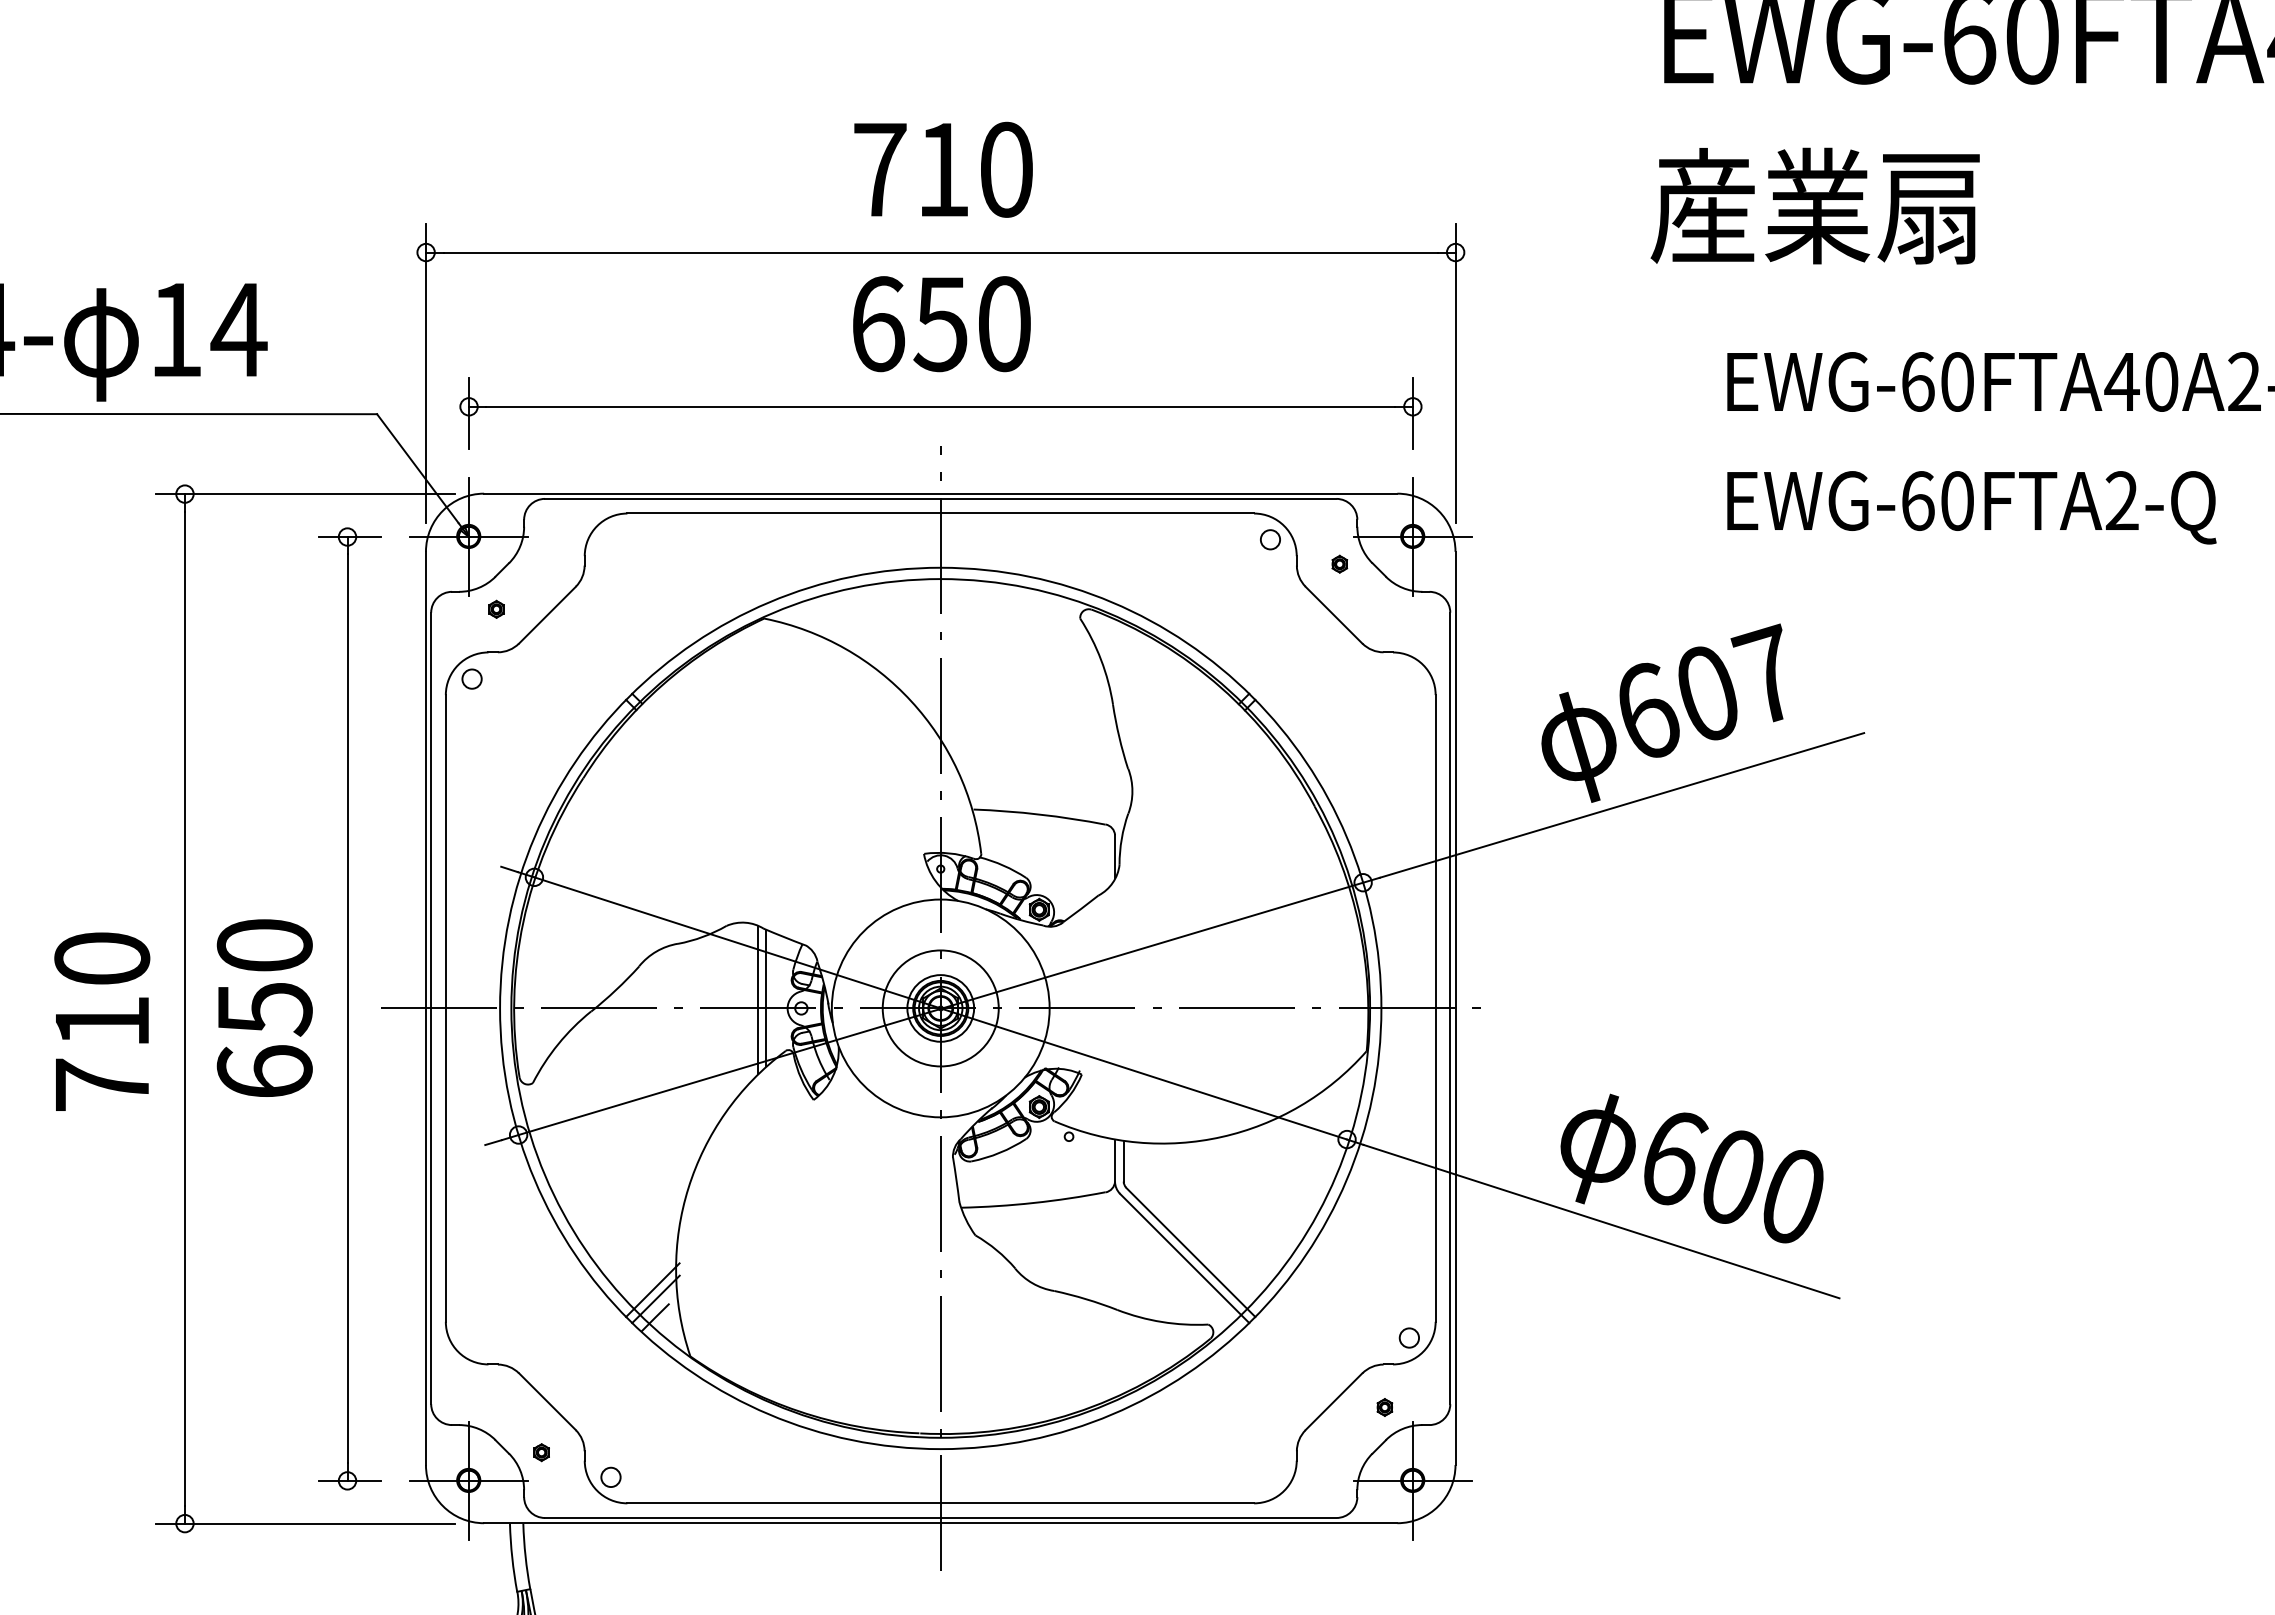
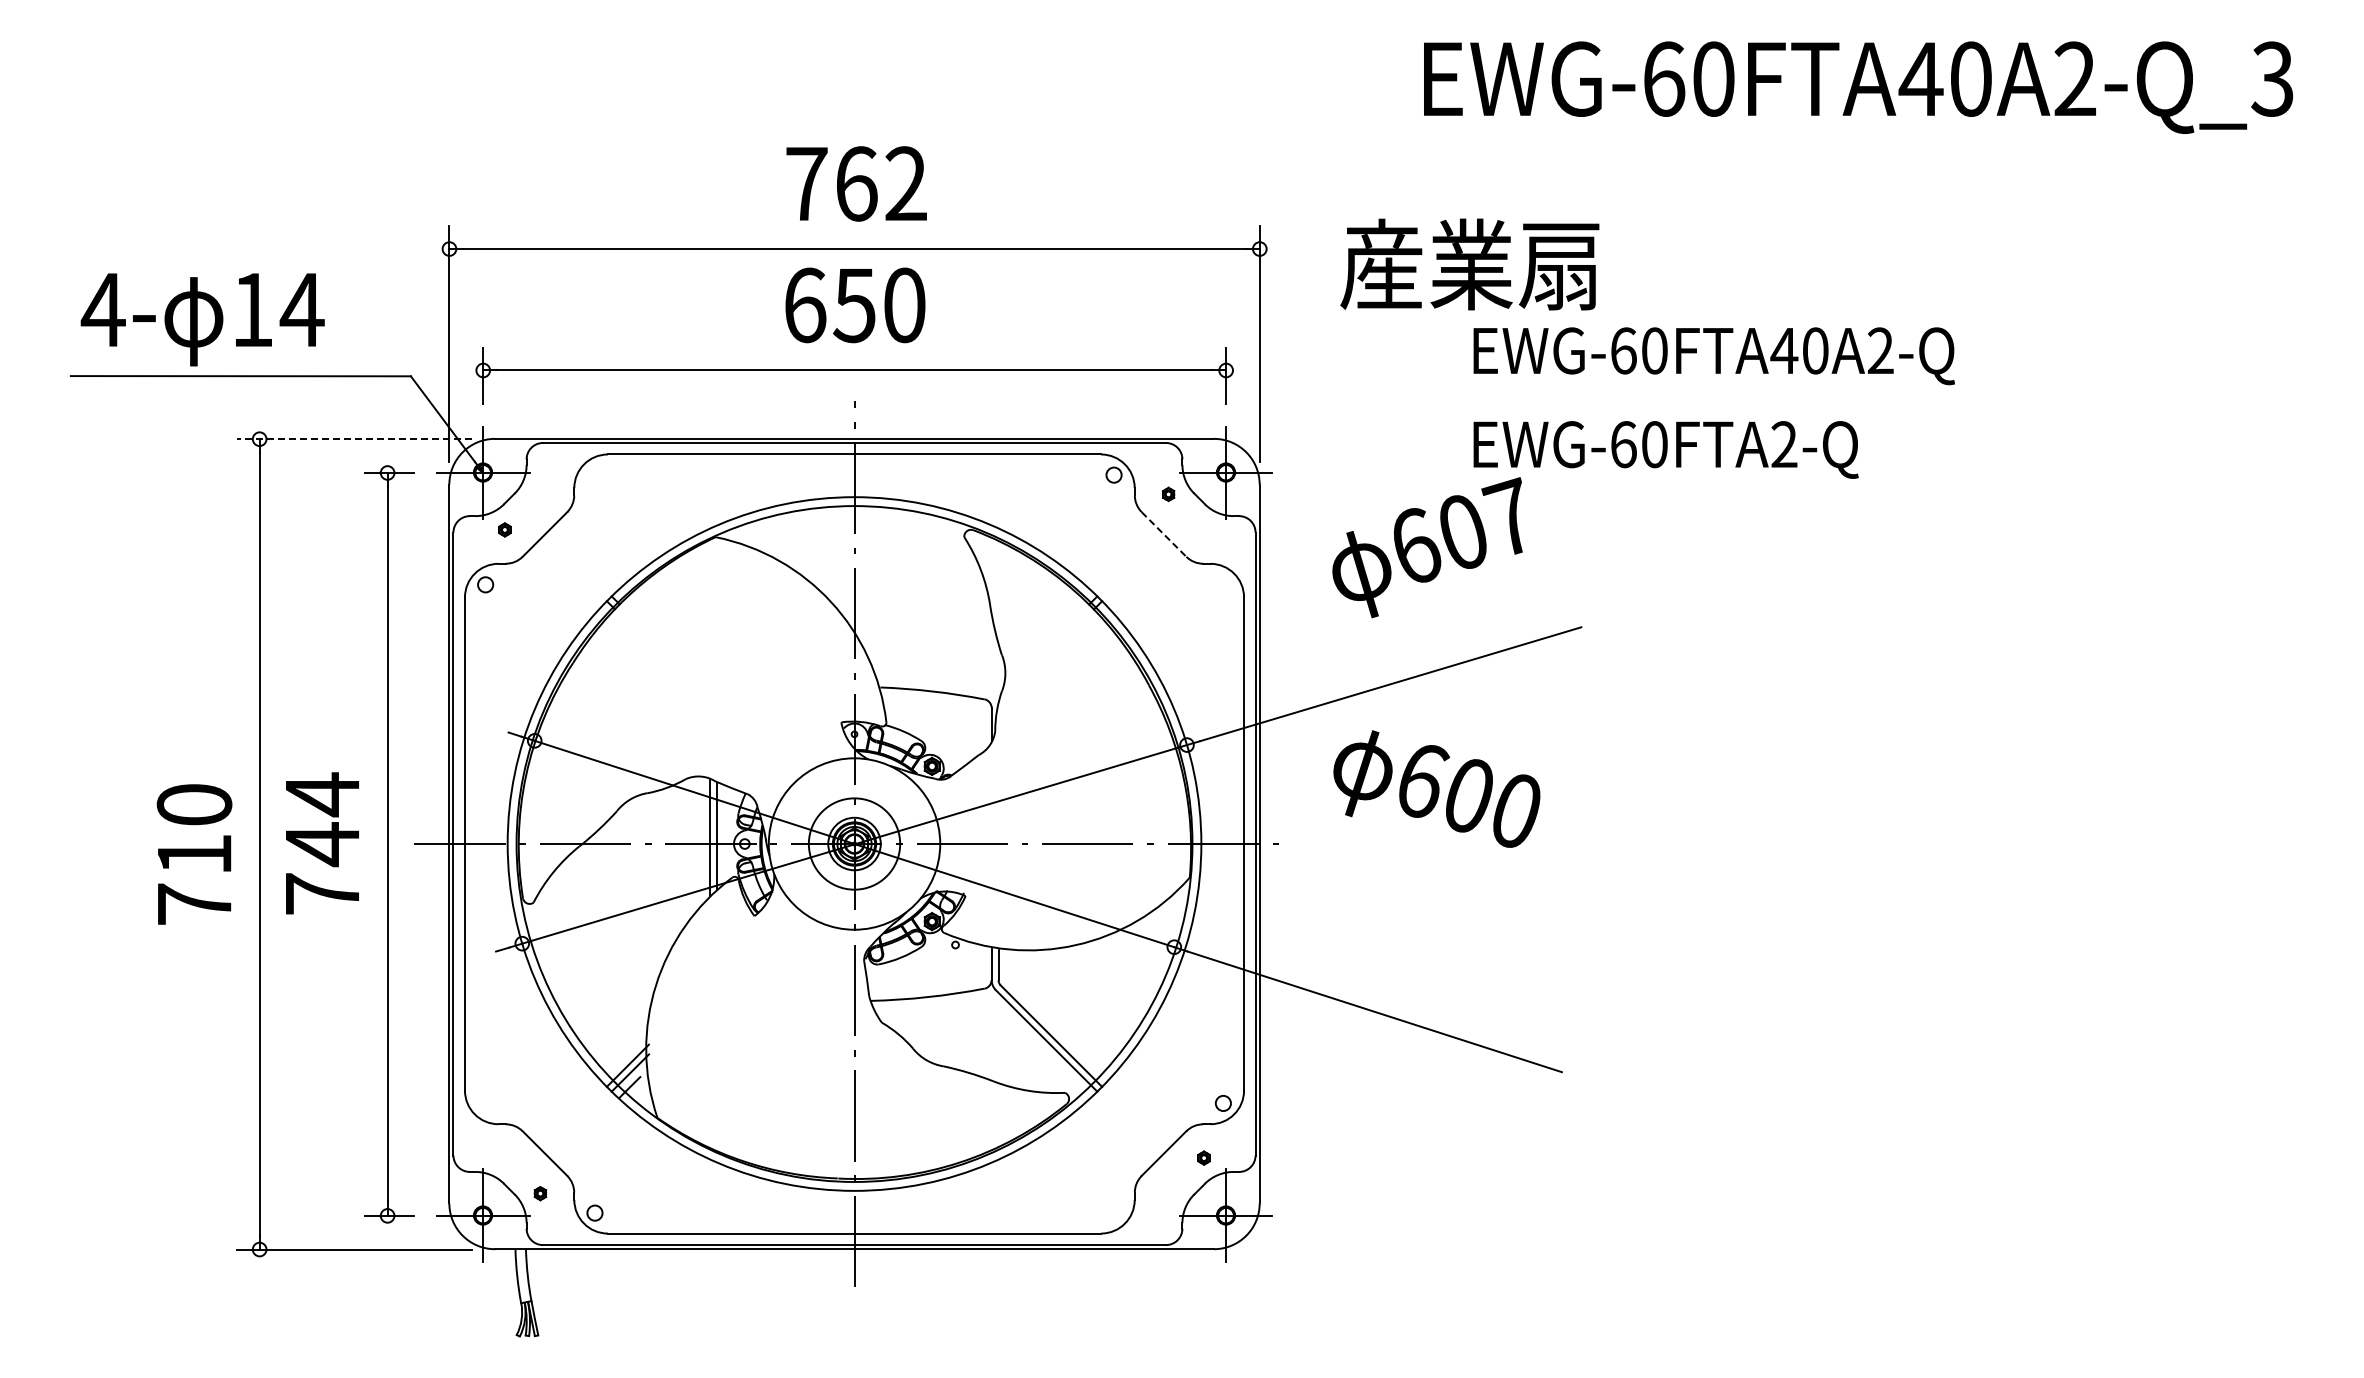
text: (975, 169) -> (881, 183), 710 -> 762
text: (1814, 206) -> (1469, 264), moved
line: (305, 494) -> (354, 439), solid -> dashed
line: (1334, 615) -> (1164, 534), solid -> dashed
text: (1662, 713) -> (1427, 547), moved
text: (264, 1007) -> (322, 843), 650 -> 744
text: (1691, 1167) -> (1436, 788), moved

